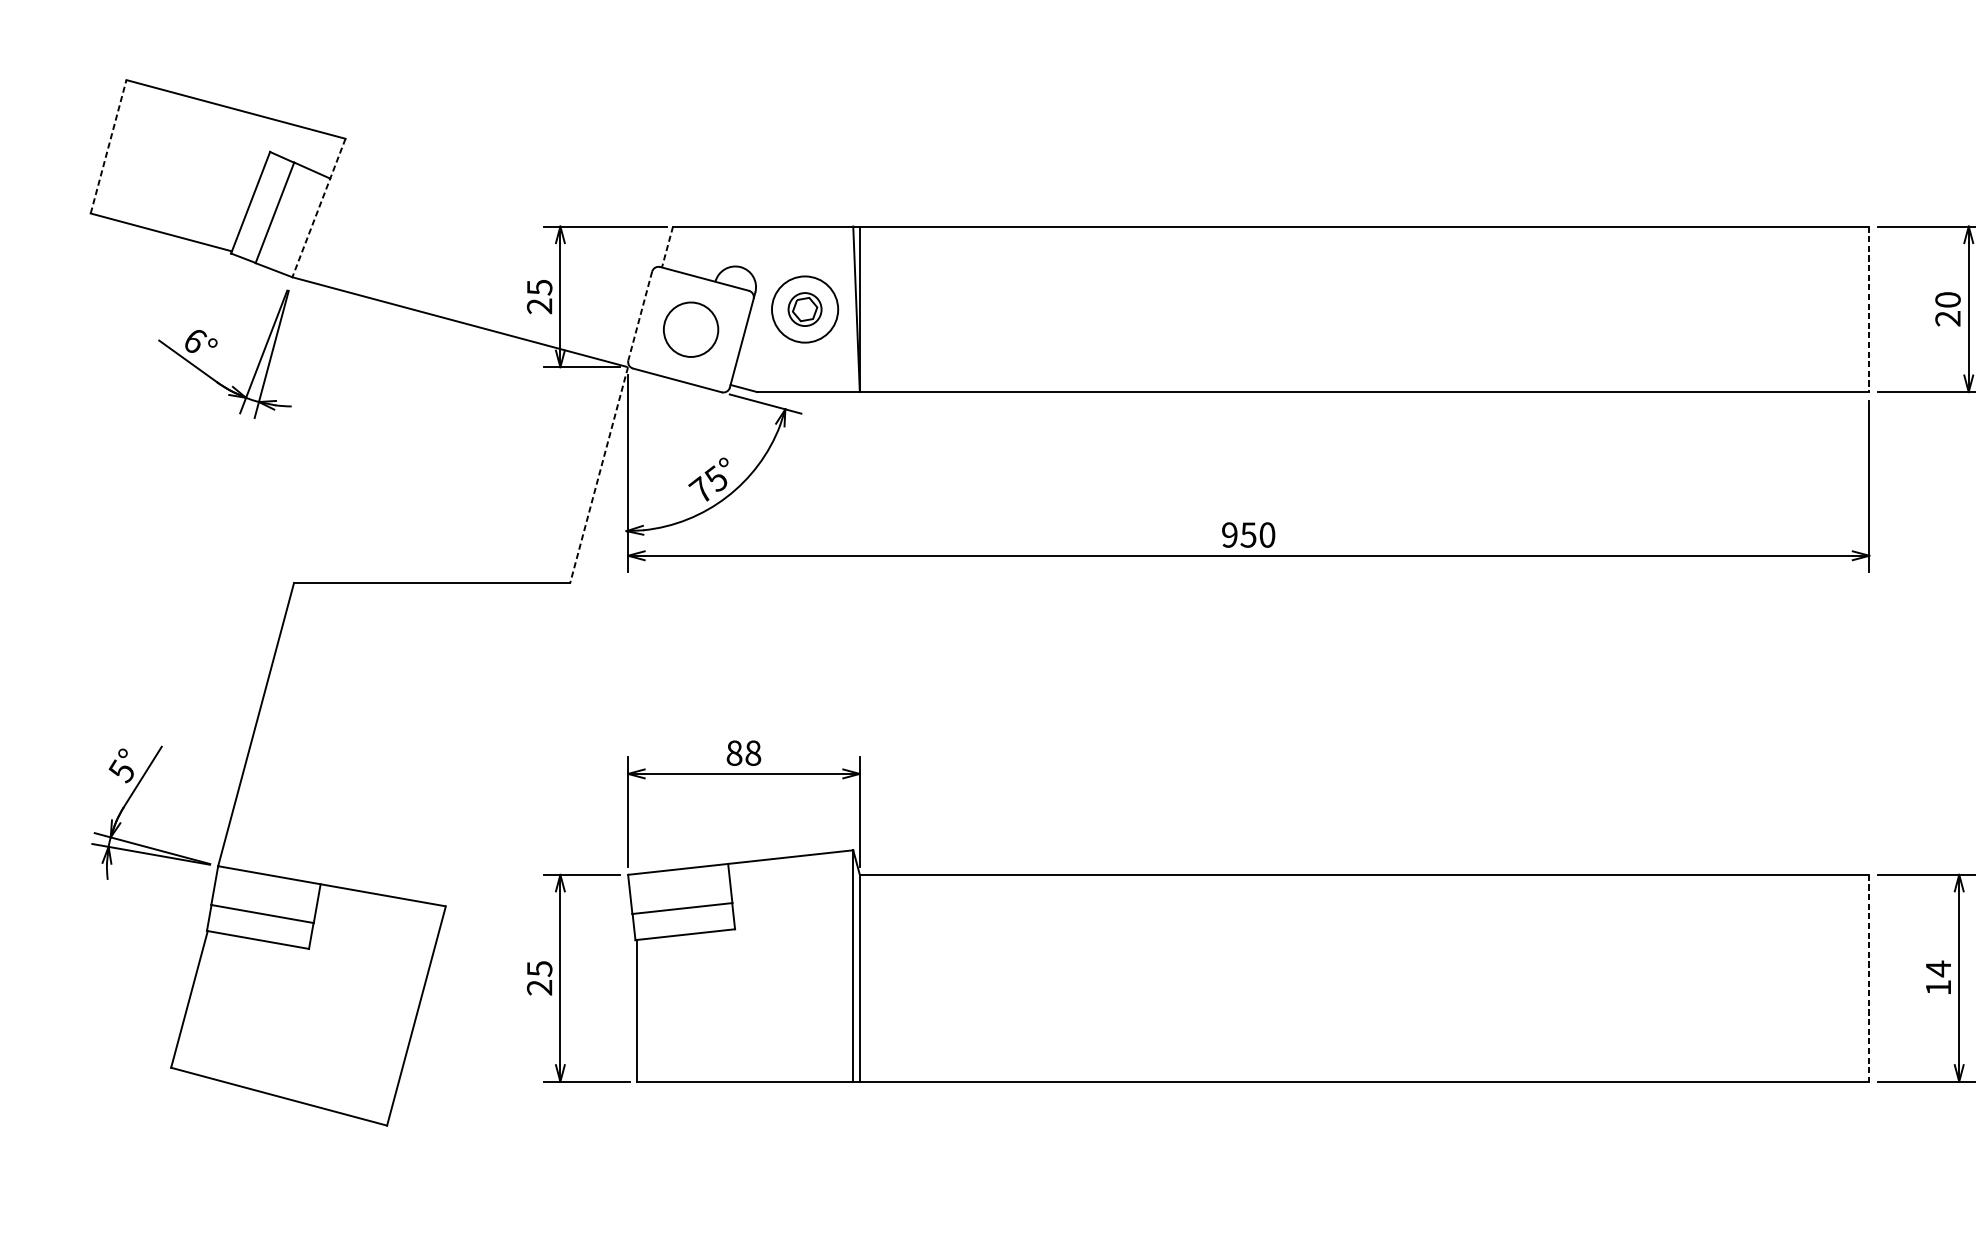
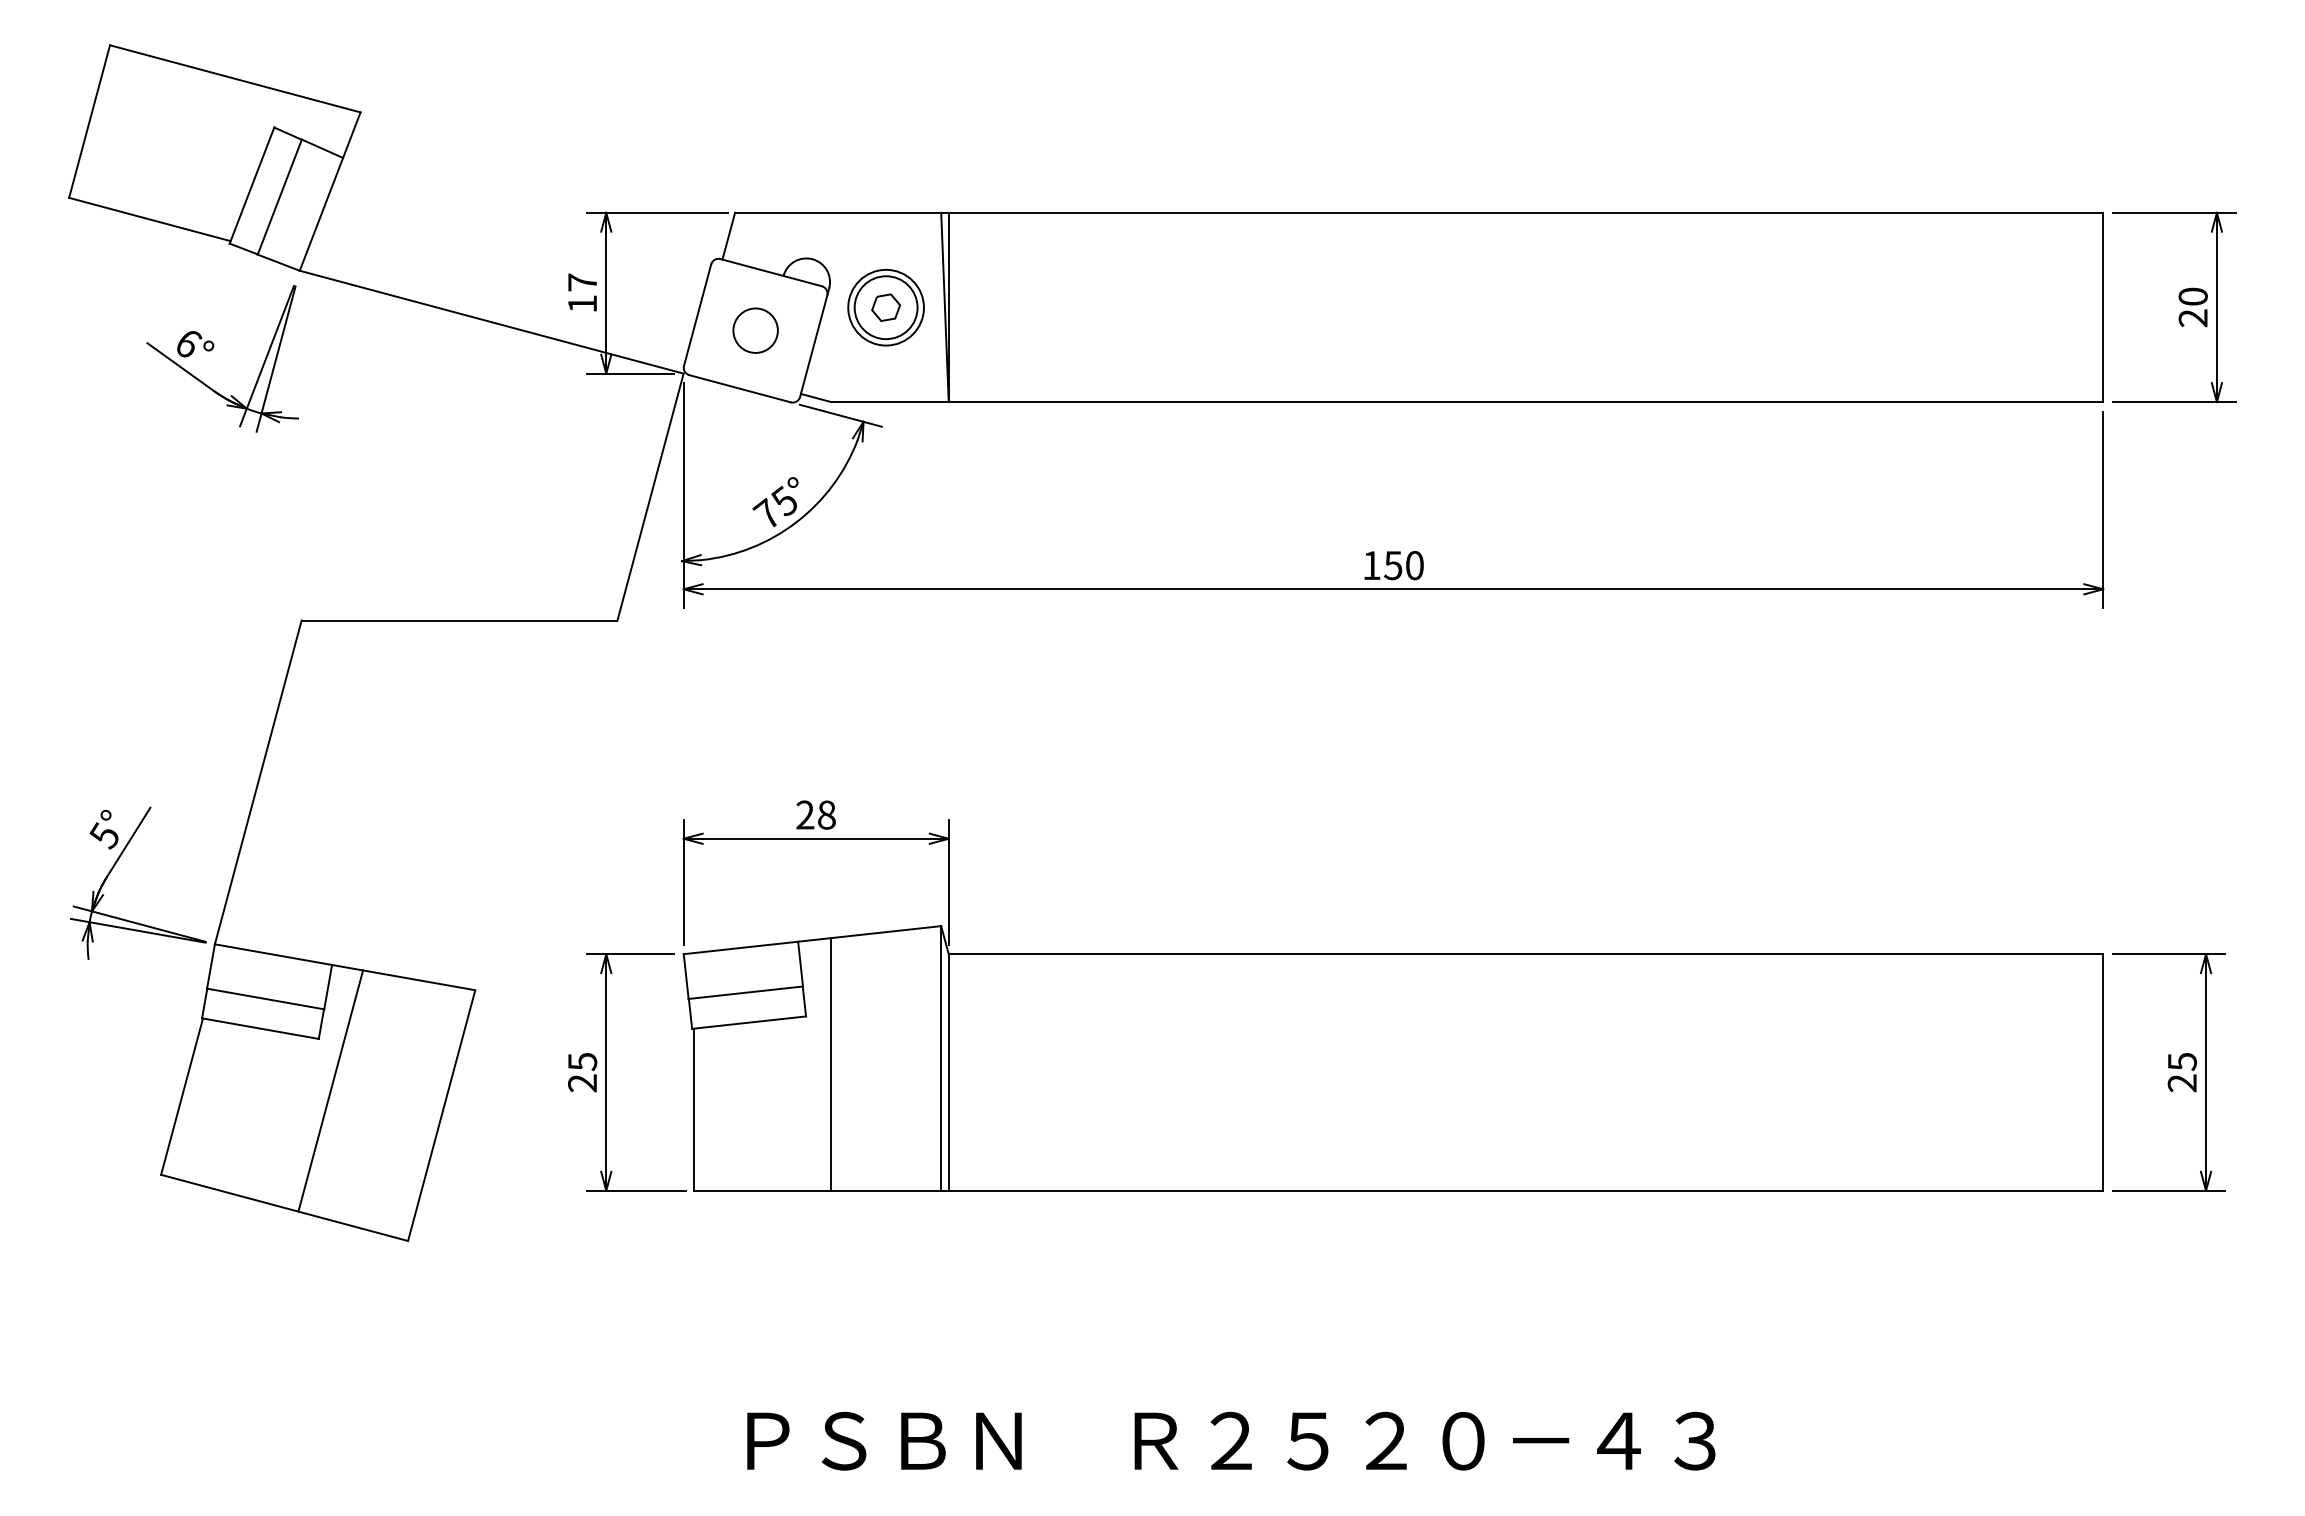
line: (108, 146) -> (89, 121), dashed -> solid
line: (319, 207) -> (330, 191), dashed -> solid
line: (667, 247) -> (728, 236), dashed -> solid
text: (539, 296) -> (582, 292), 25 -> 17
circle: (804, 309) -> (885, 307), size x1.67
line: (1869, 309) -> (2103, 307), dashed -> solid
line: (640, 316) -> (697, 315), dashed -> solid
circle: (690, 329) -> (755, 330), size x0.71
line: (599, 475) -> (650, 497), dashed -> solid
text: (1229, 534) -> (1371, 565), 950 -> 150
text: (734, 752) -> (805, 814), 88 -> 28
line: (757, 971) -> (831, 1064), added
line: (1869, 978) -> (2103, 1072), dashed -> solid
text: (1937, 978) -> (2181, 1072), 14 -> 25
line: (319, 994) -> (330, 1090), added

